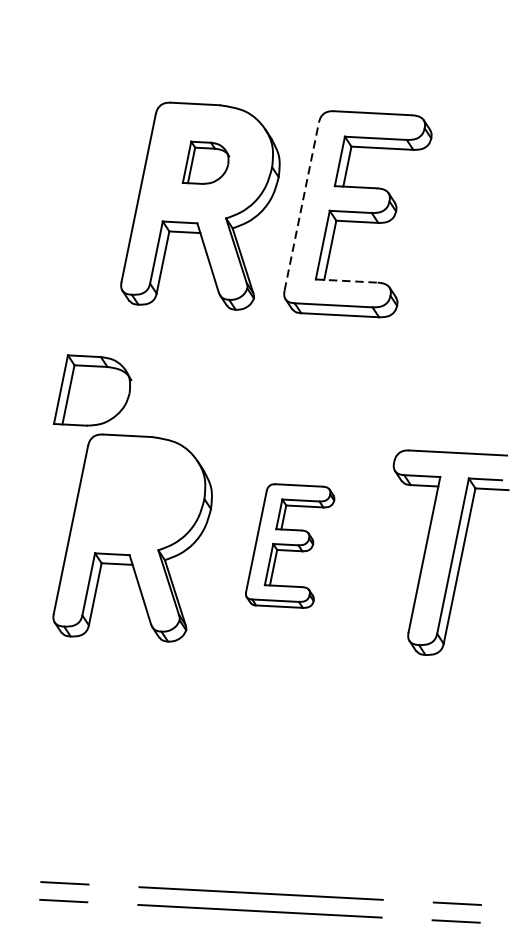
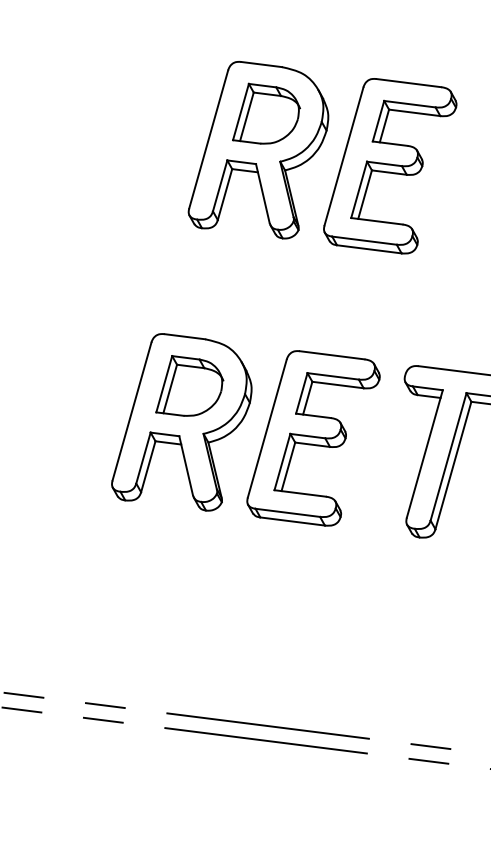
part: (205, 162) -> (266, 113), size x1.67
line: (301, 206) -> (343, 156), dashed -> solid
line: (346, 281) -> (376, 221), dashed -> solid
part: (91, 388) -> (189, 385), moved
part: (290, 546) -> (313, 438), size x1.67

